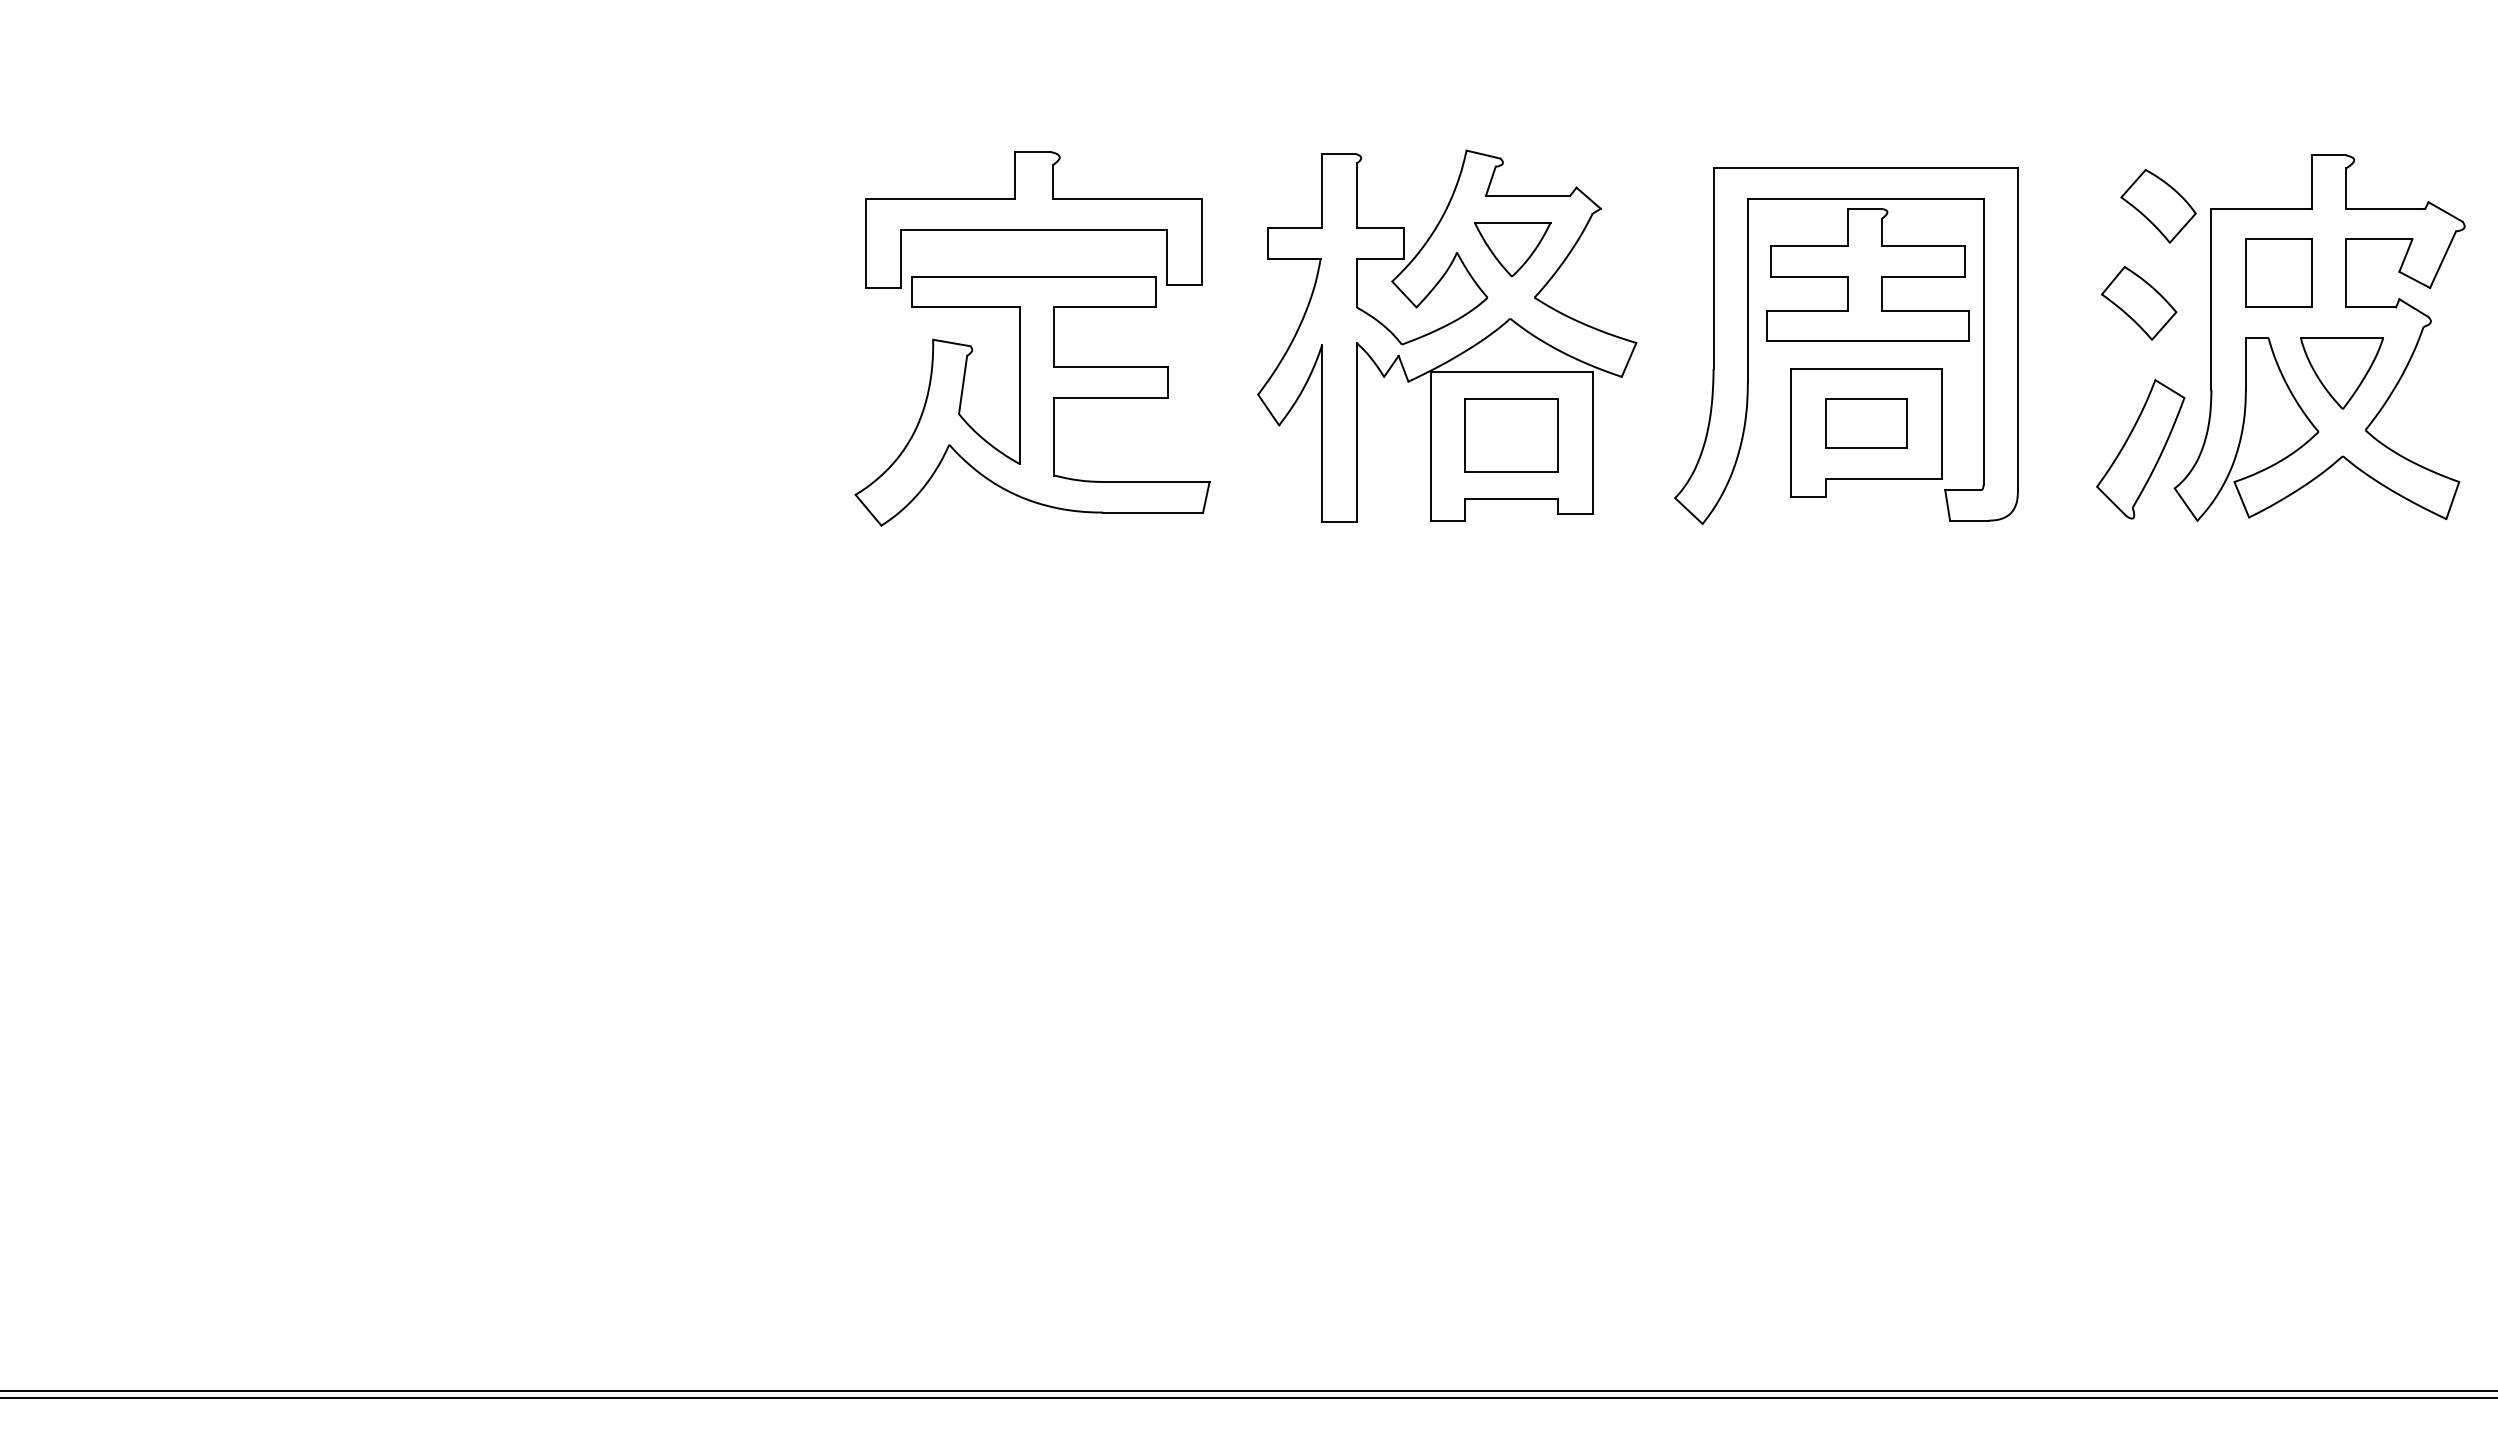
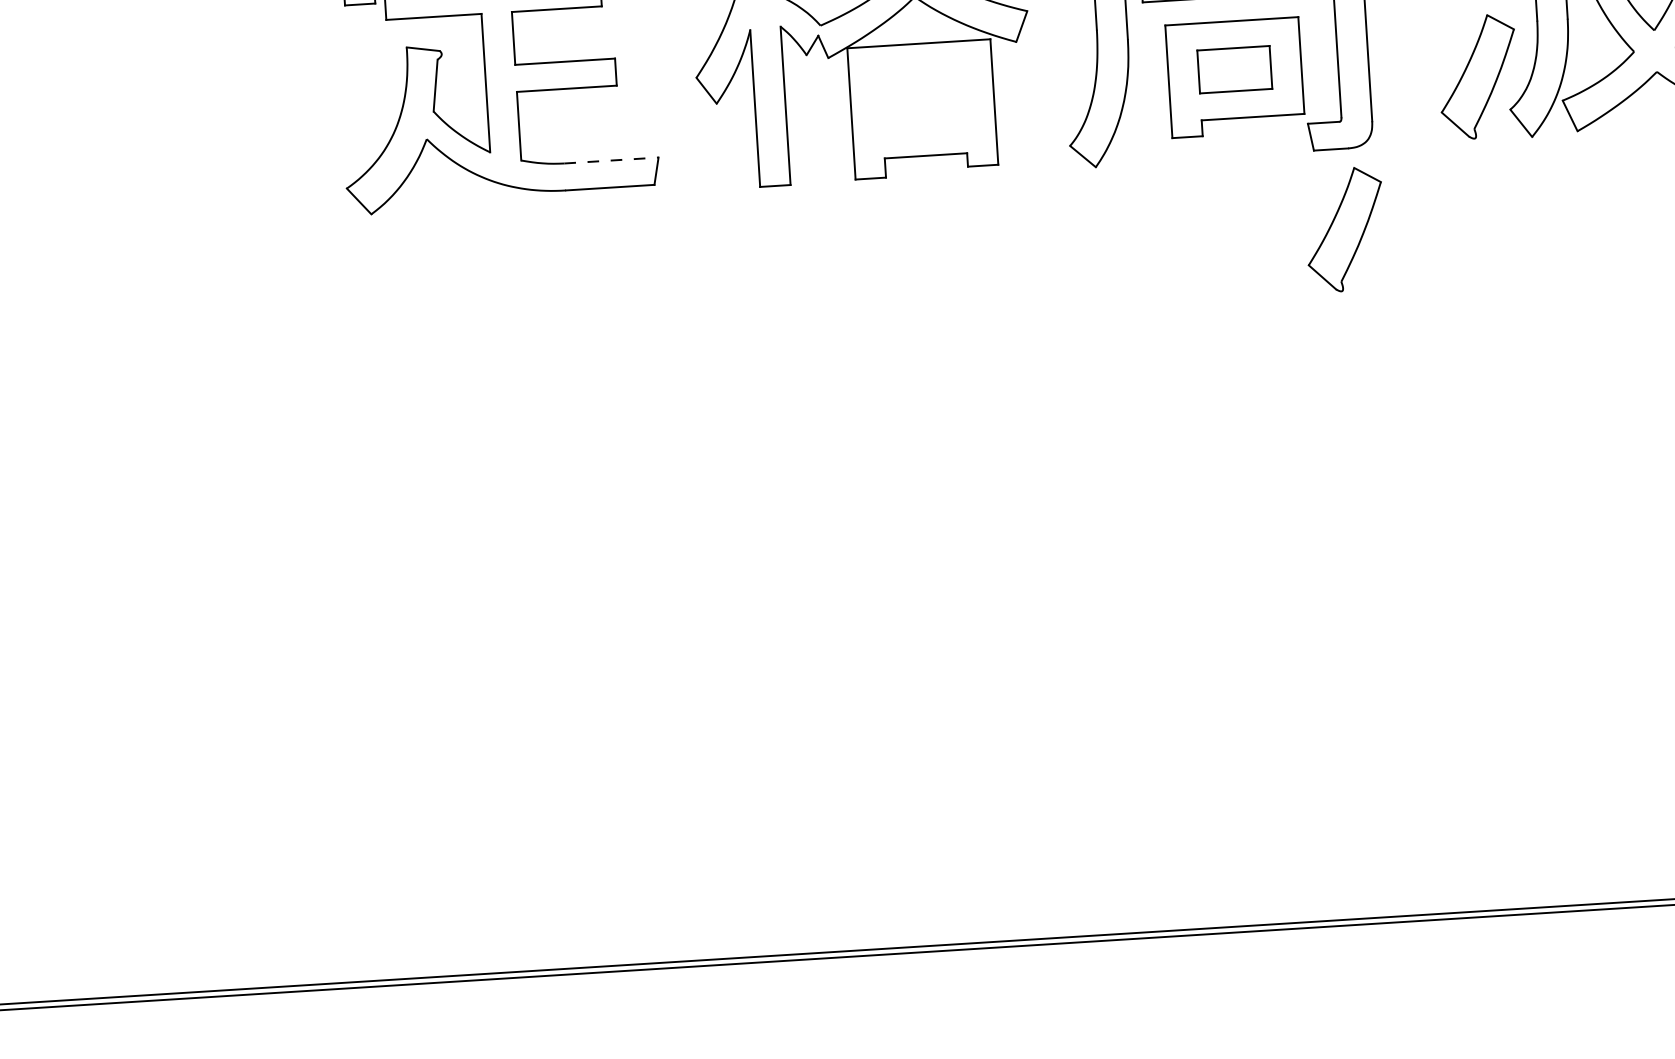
part: (1511, 435) -> (922, 99), removed
line: (1156, 482) -> (611, 160), solid -> dashed
part: (1979, 612) -> (1345, 229), added

